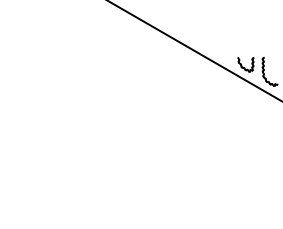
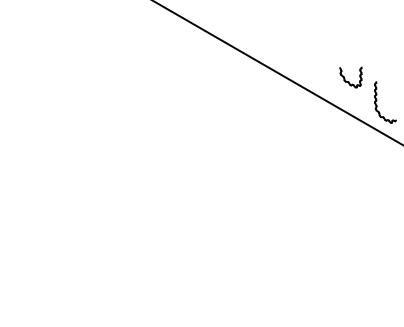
part: (245, 64) -> (350, 77), moved

